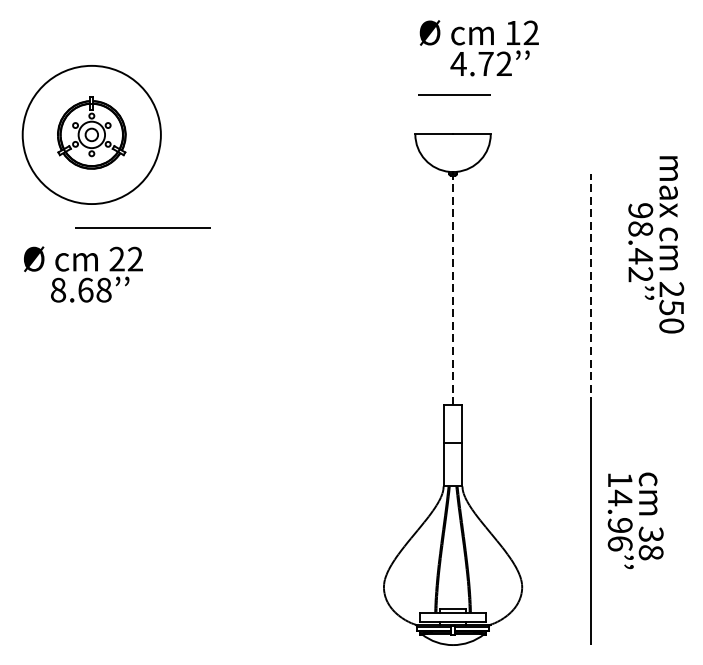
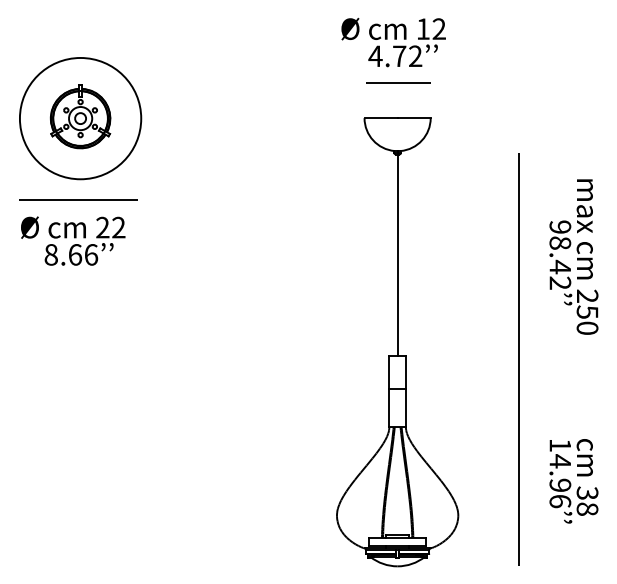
text: (479, 48) -> (393, 42), moved
line: (142, 227) -> (78, 199), moved
text: (655, 244) -> (573, 256), moved
text: (104, 289) -> (91, 254), 8.68 -> 8.66
line: (591, 289) -> (519, 254), dashed -> solid
line: (452, 290) -> (397, 255), dashed -> solid
text: (635, 521) -> (573, 481), moved

